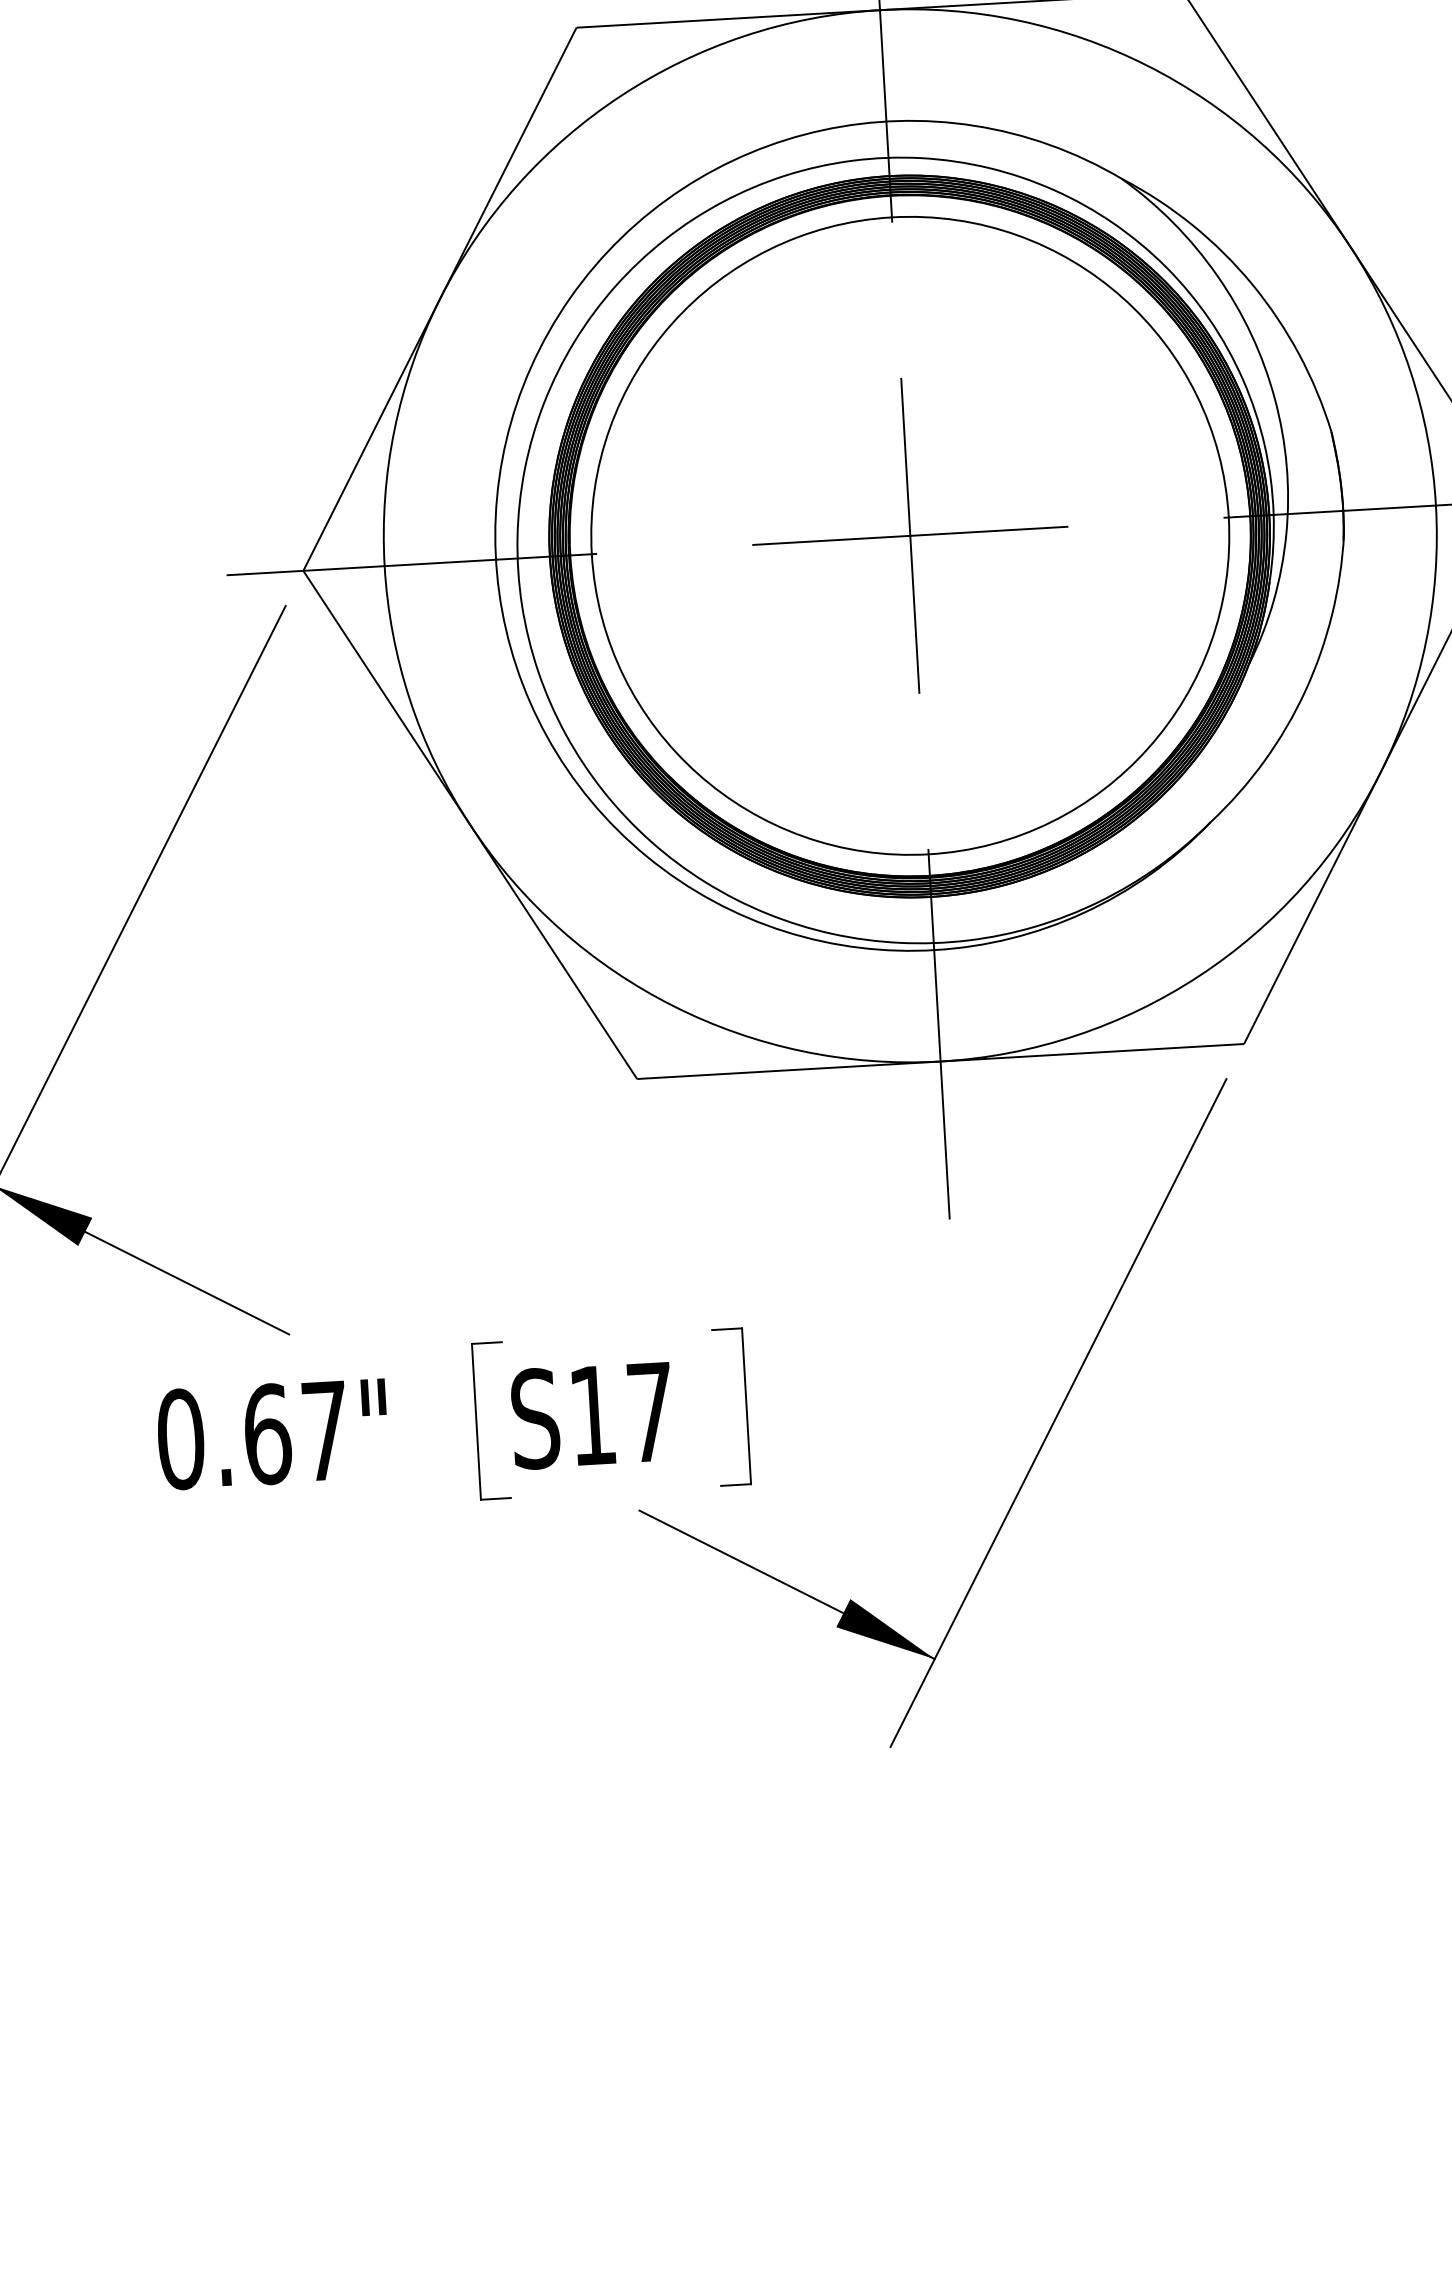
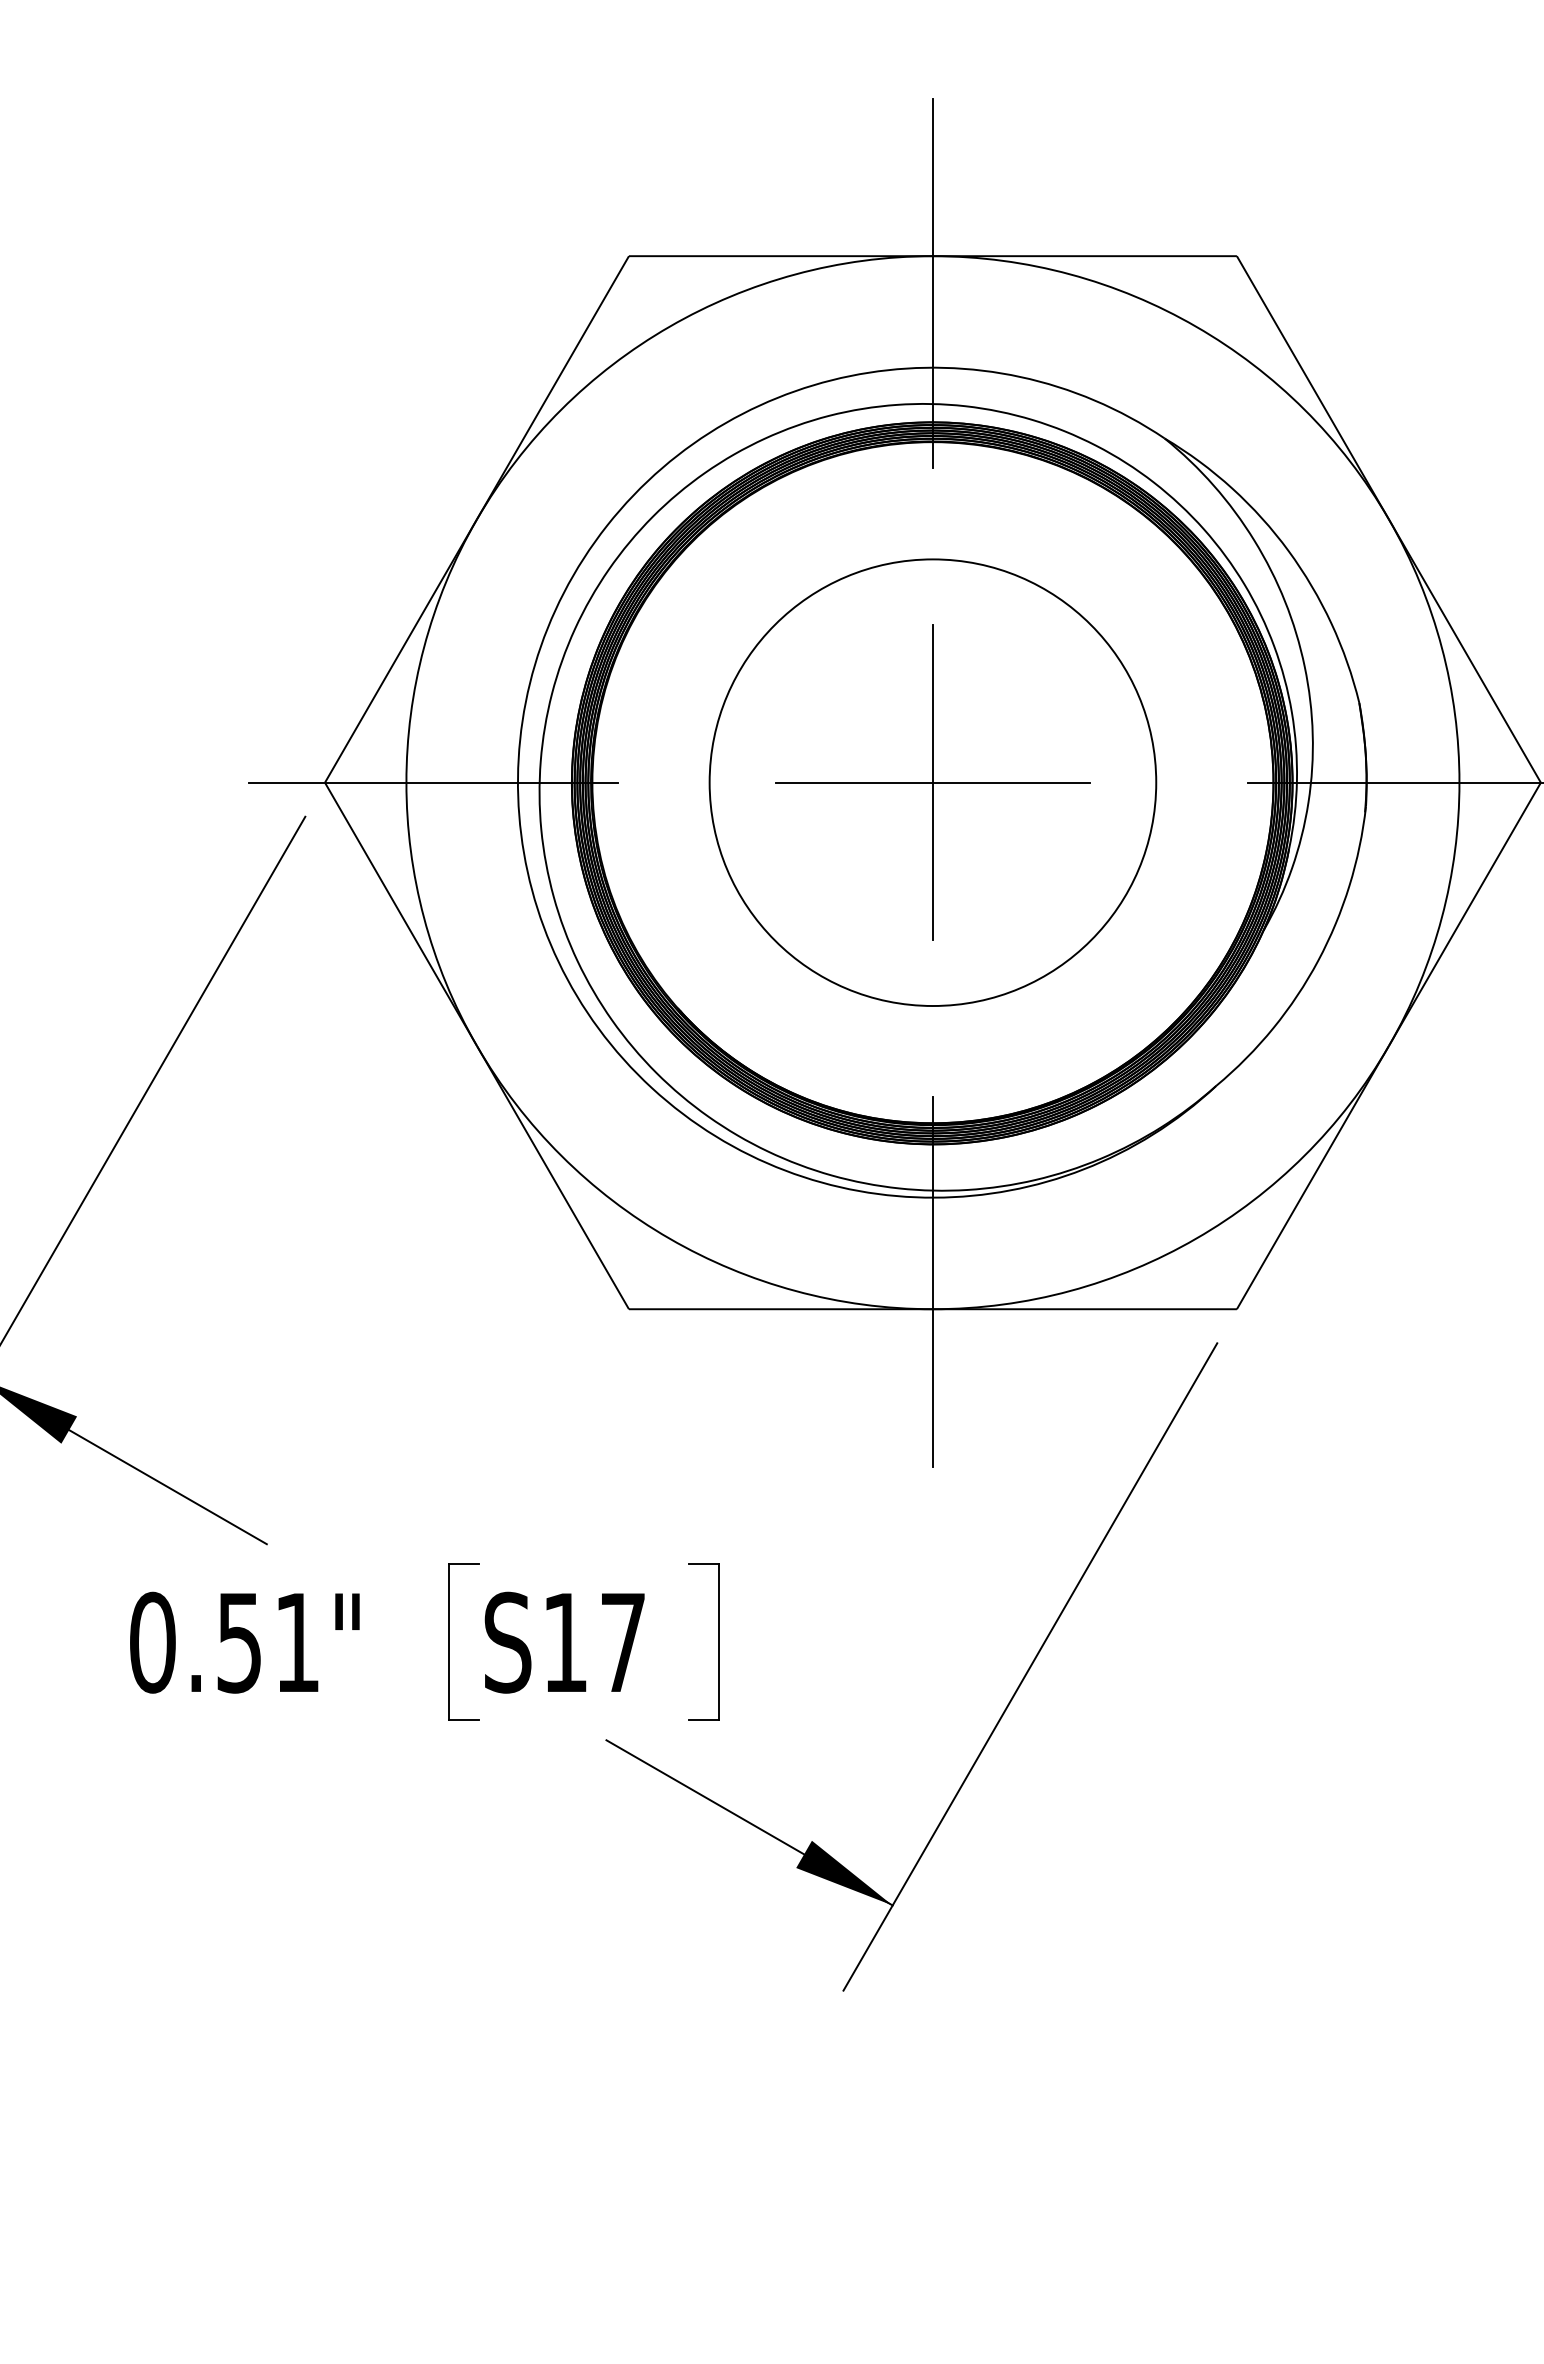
circle: (909, 535) -> (932, 782), size x0.7
text: (295, 1432) -> (267, 1642), 0.67" -> 0.51"

